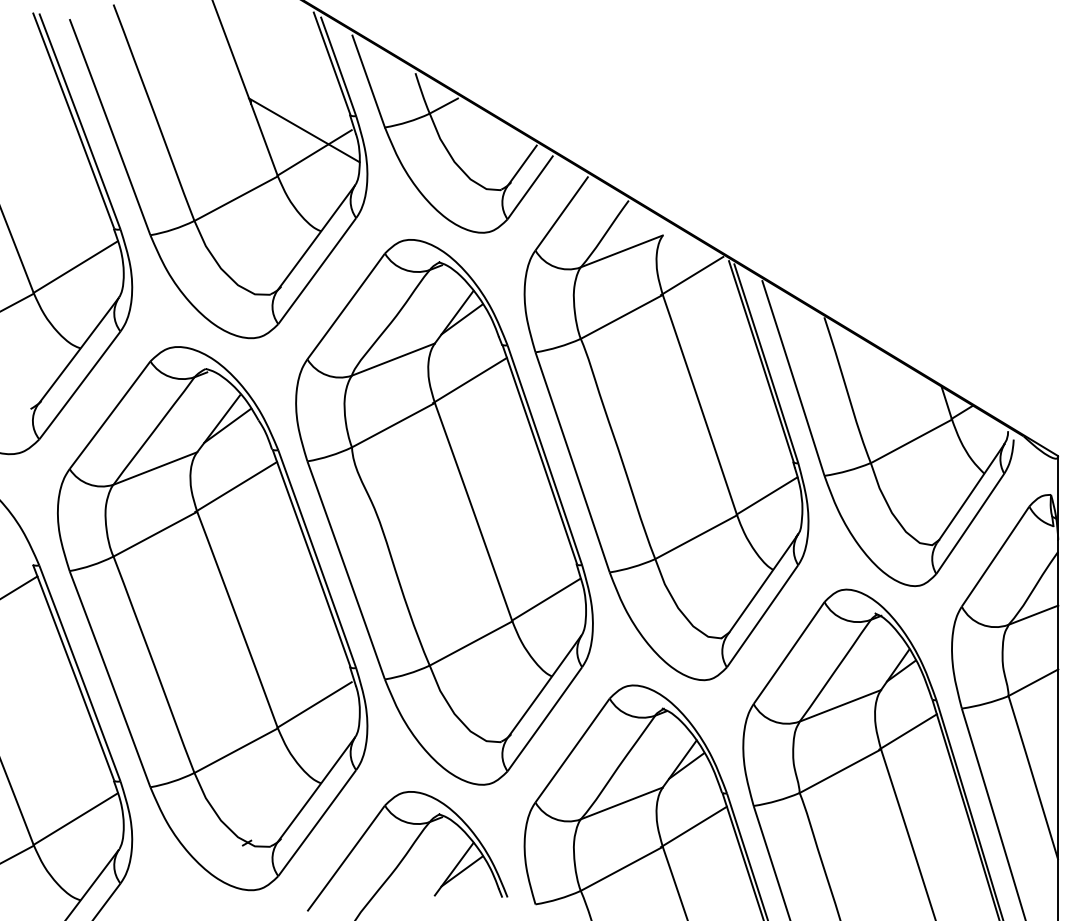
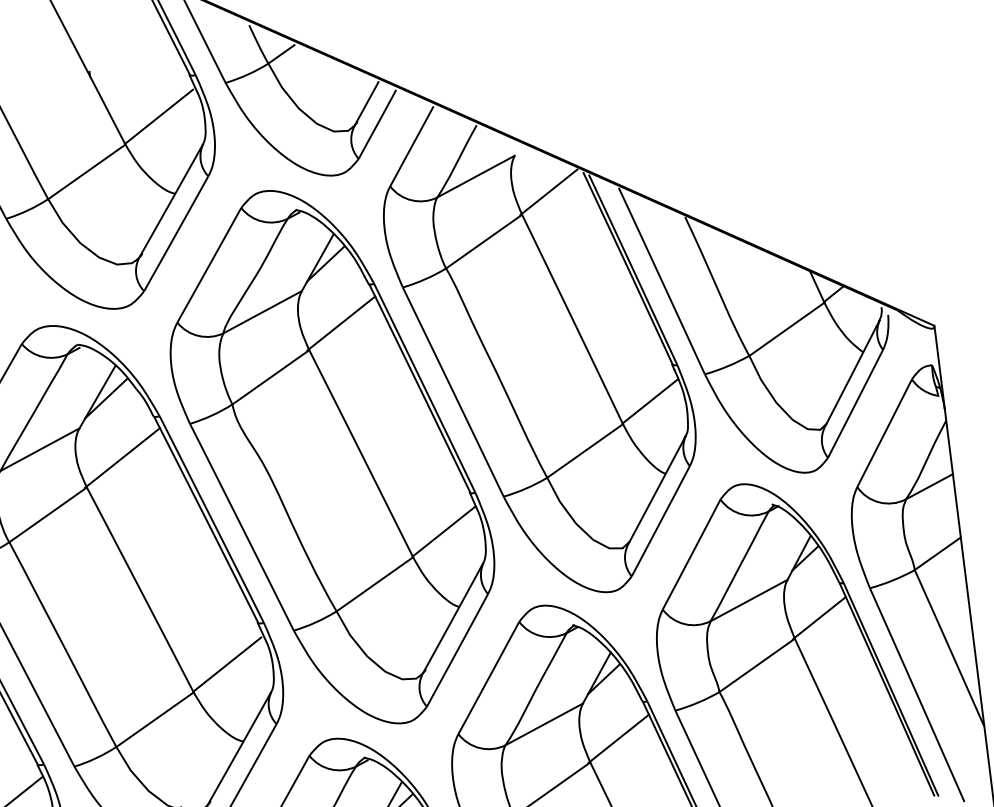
line: (304, 130) -> (146, 95), removed

